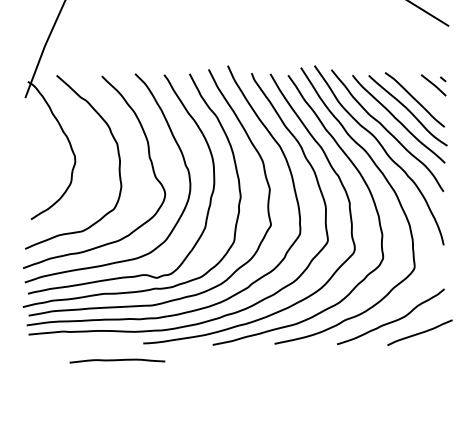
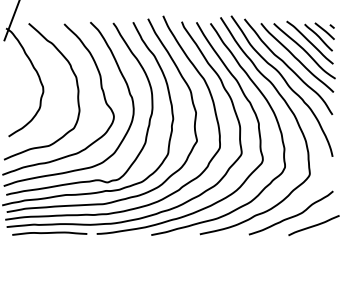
curve: (425, 92) -> (318, 36), added
curve: (117, 360) -> (49, 233), moved

